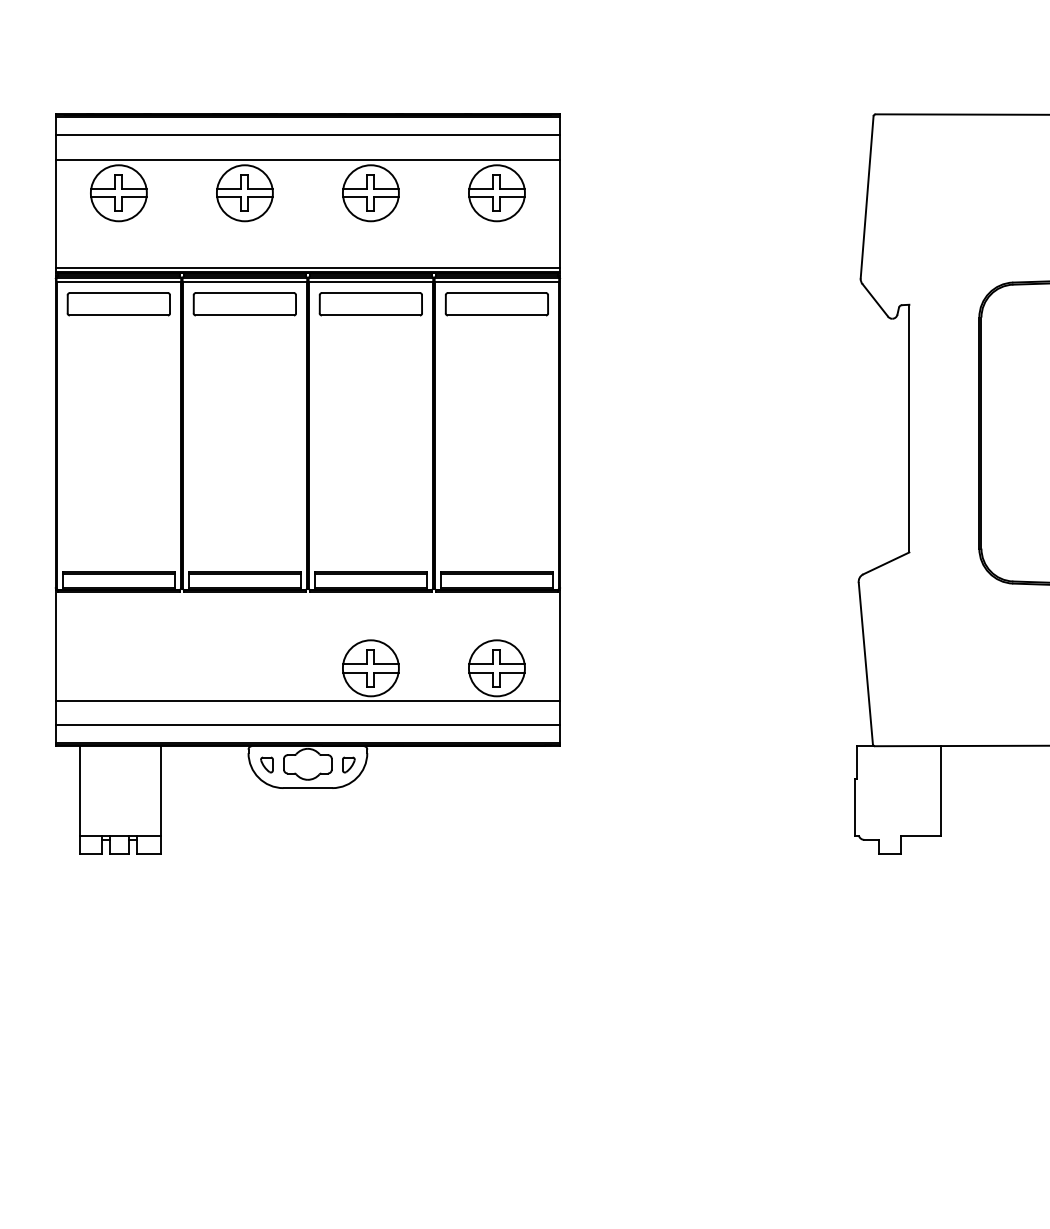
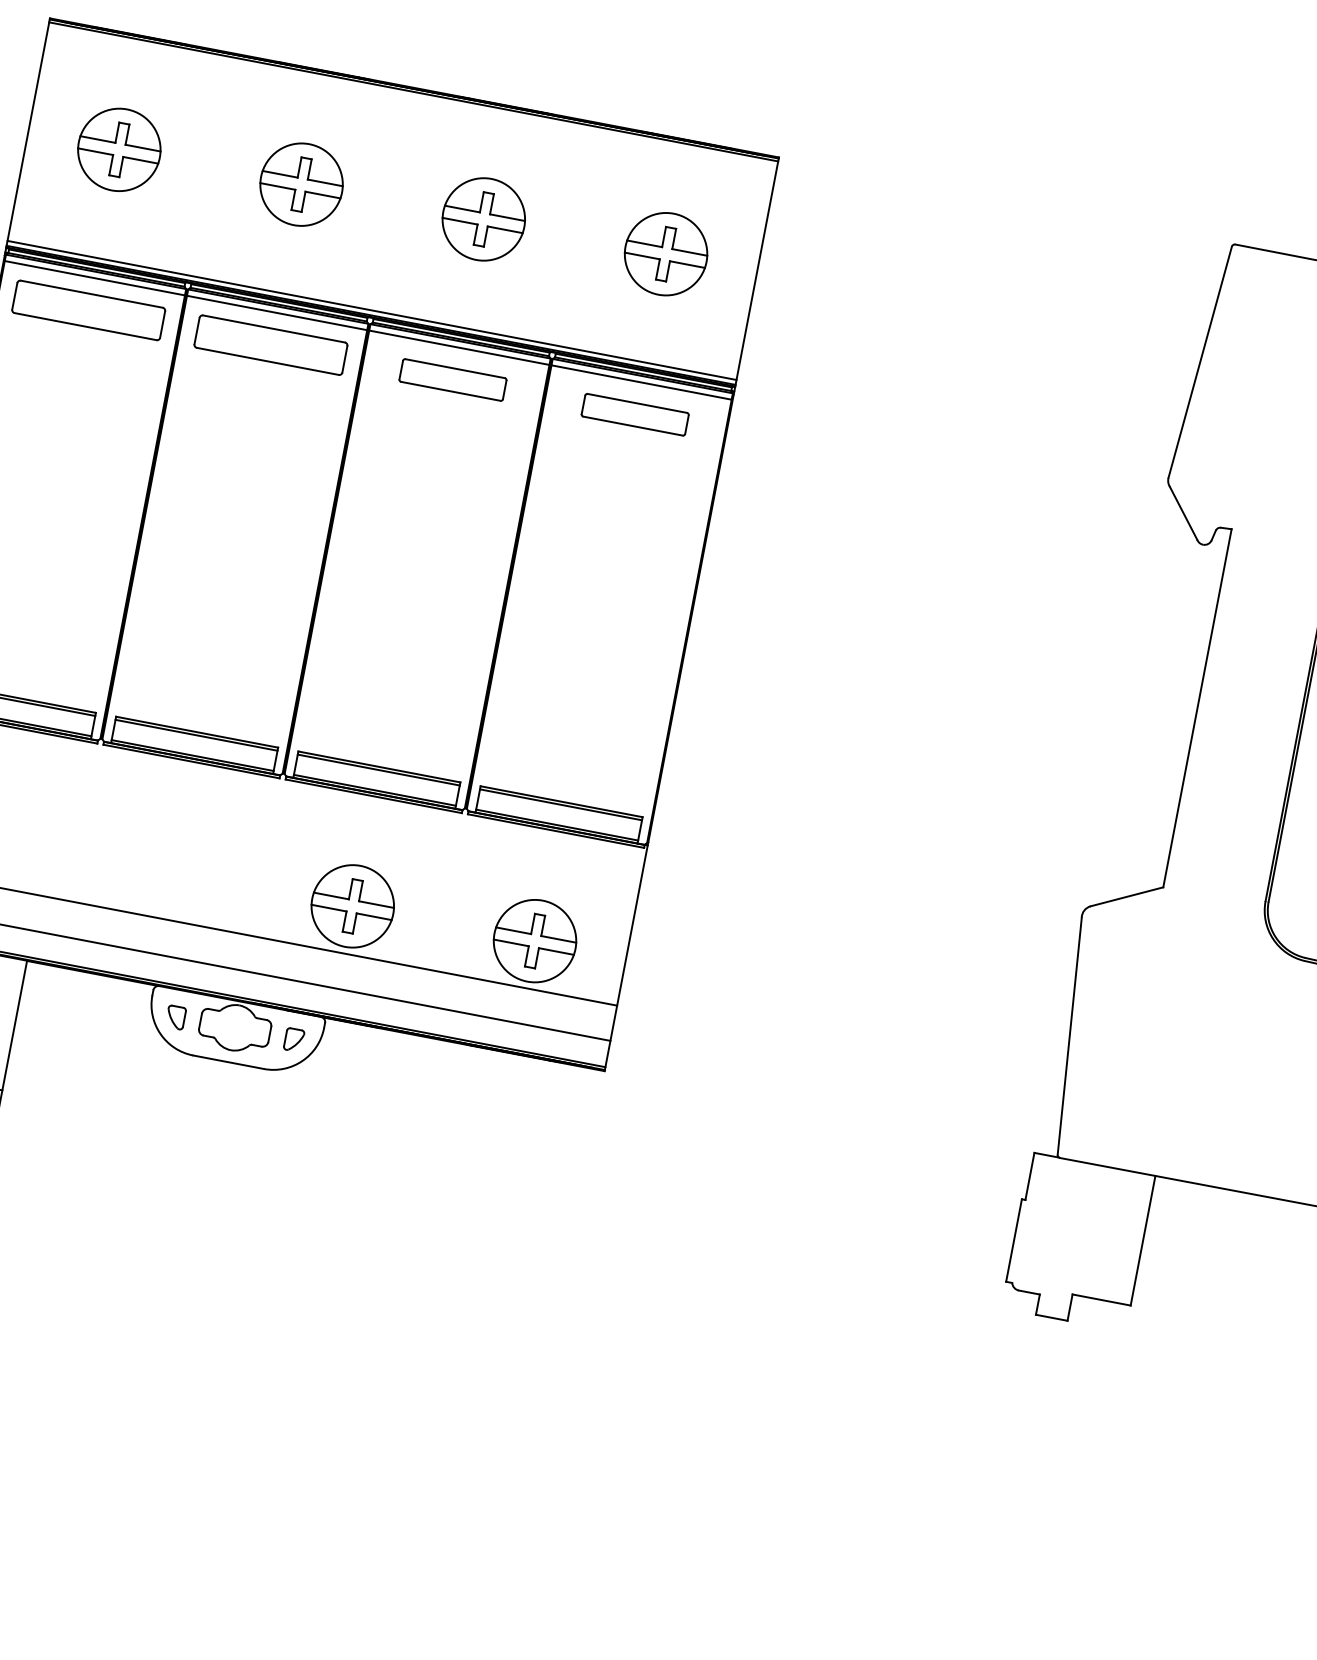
line: (307, 135) -> (408, 118), removed
line: (307, 159) -> (401, 153), removed
part: (370, 304) -> (452, 380), size x0.7
part: (496, 304) -> (634, 414), size x0.7

